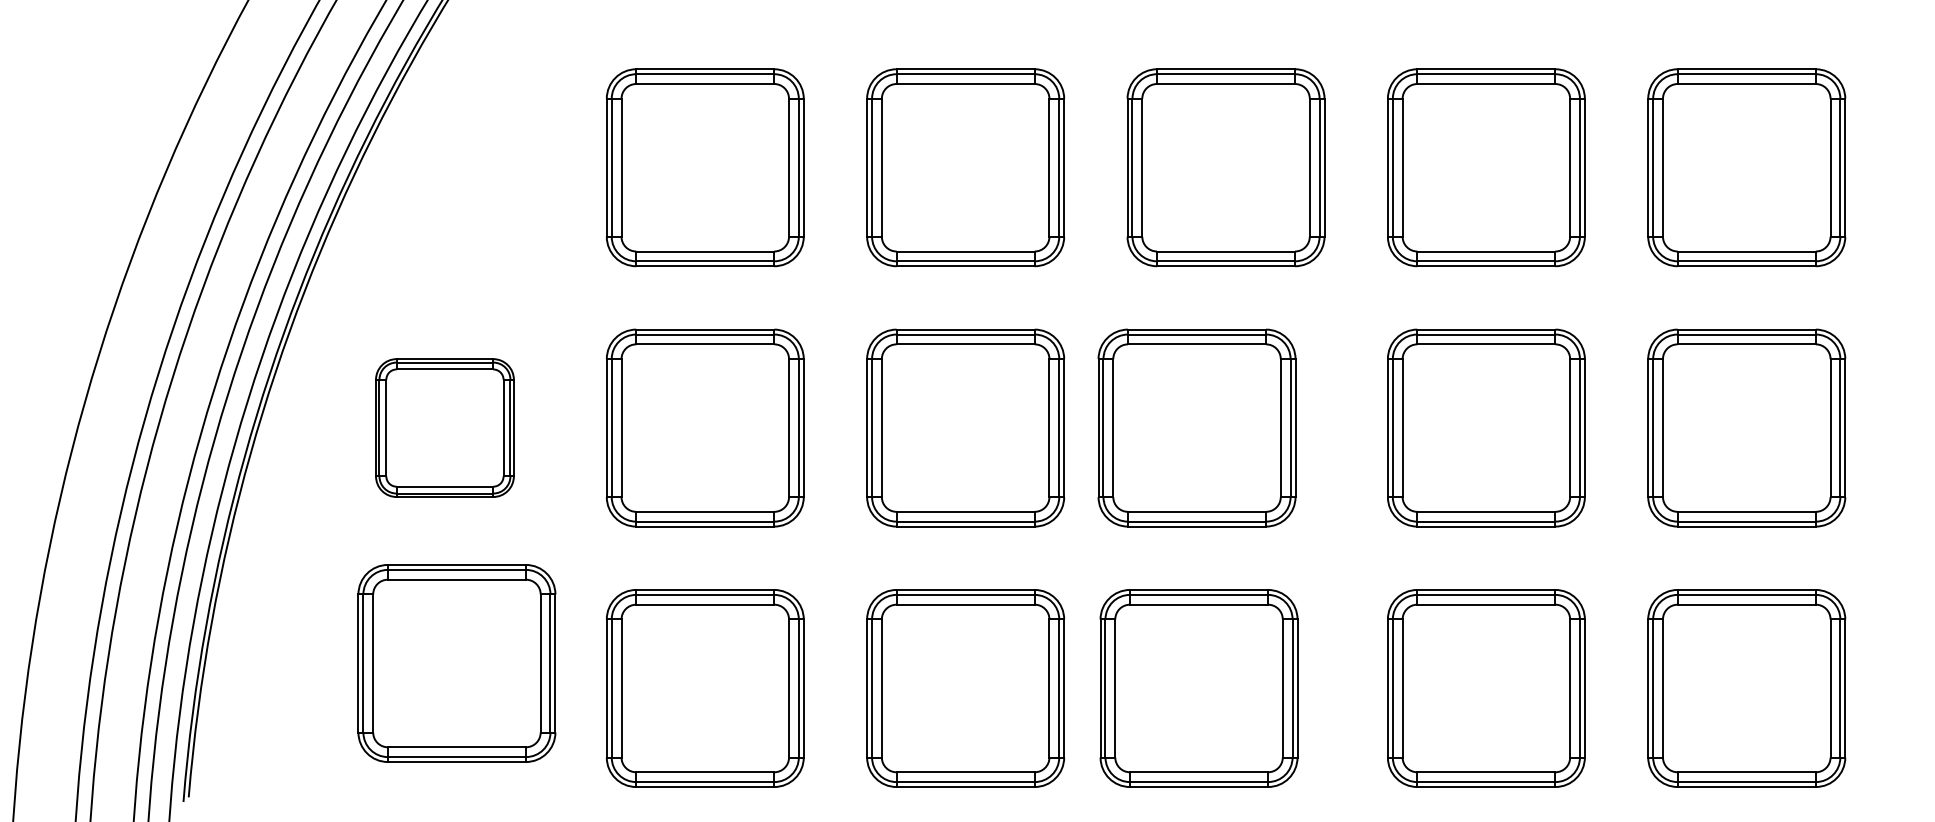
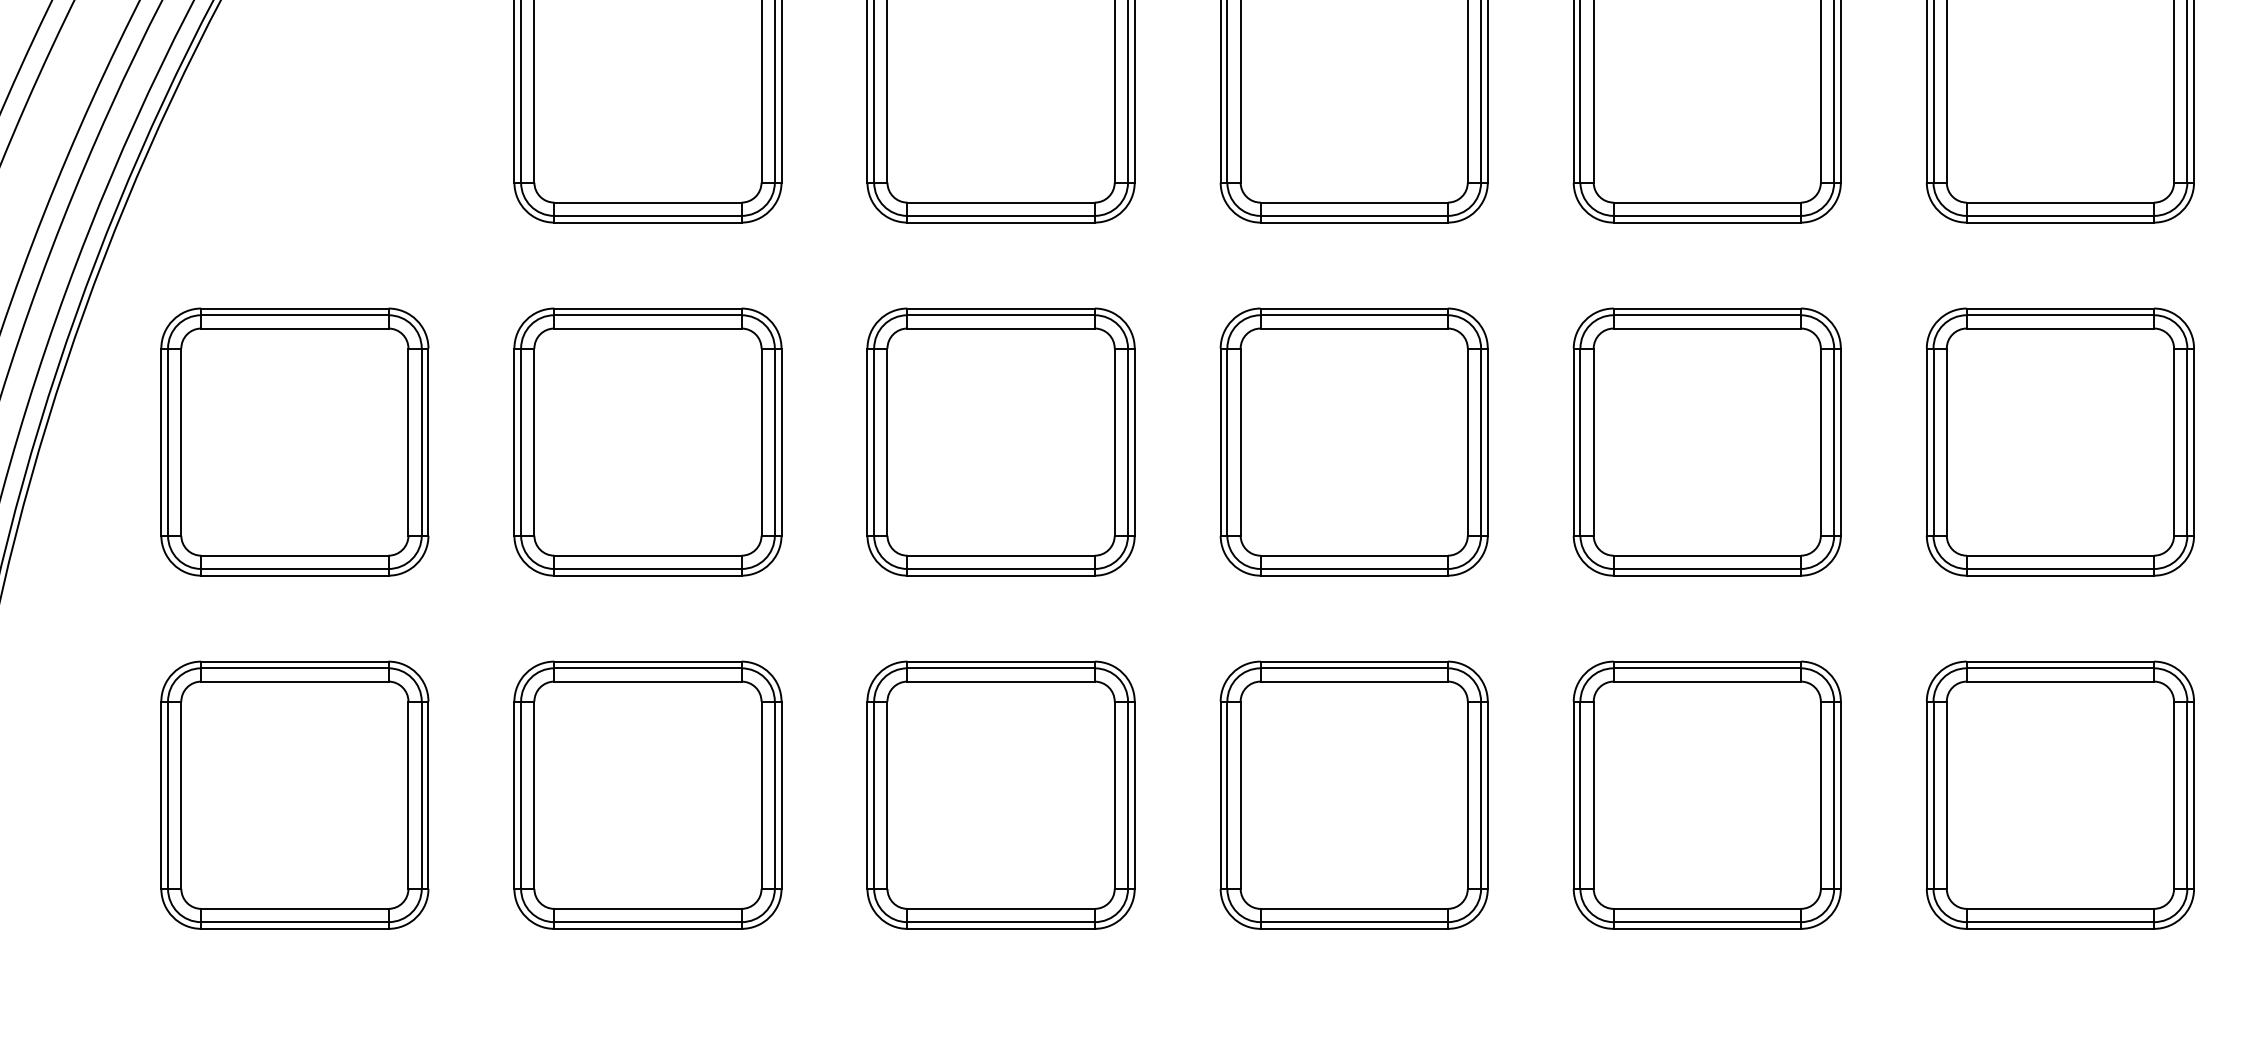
part: (444, 427) -> (294, 441), size x1.43
part: (1196, 427) -> (1353, 441), moved
part: (456, 663) -> (294, 795), moved
part: (1198, 688) -> (1353, 795), moved

